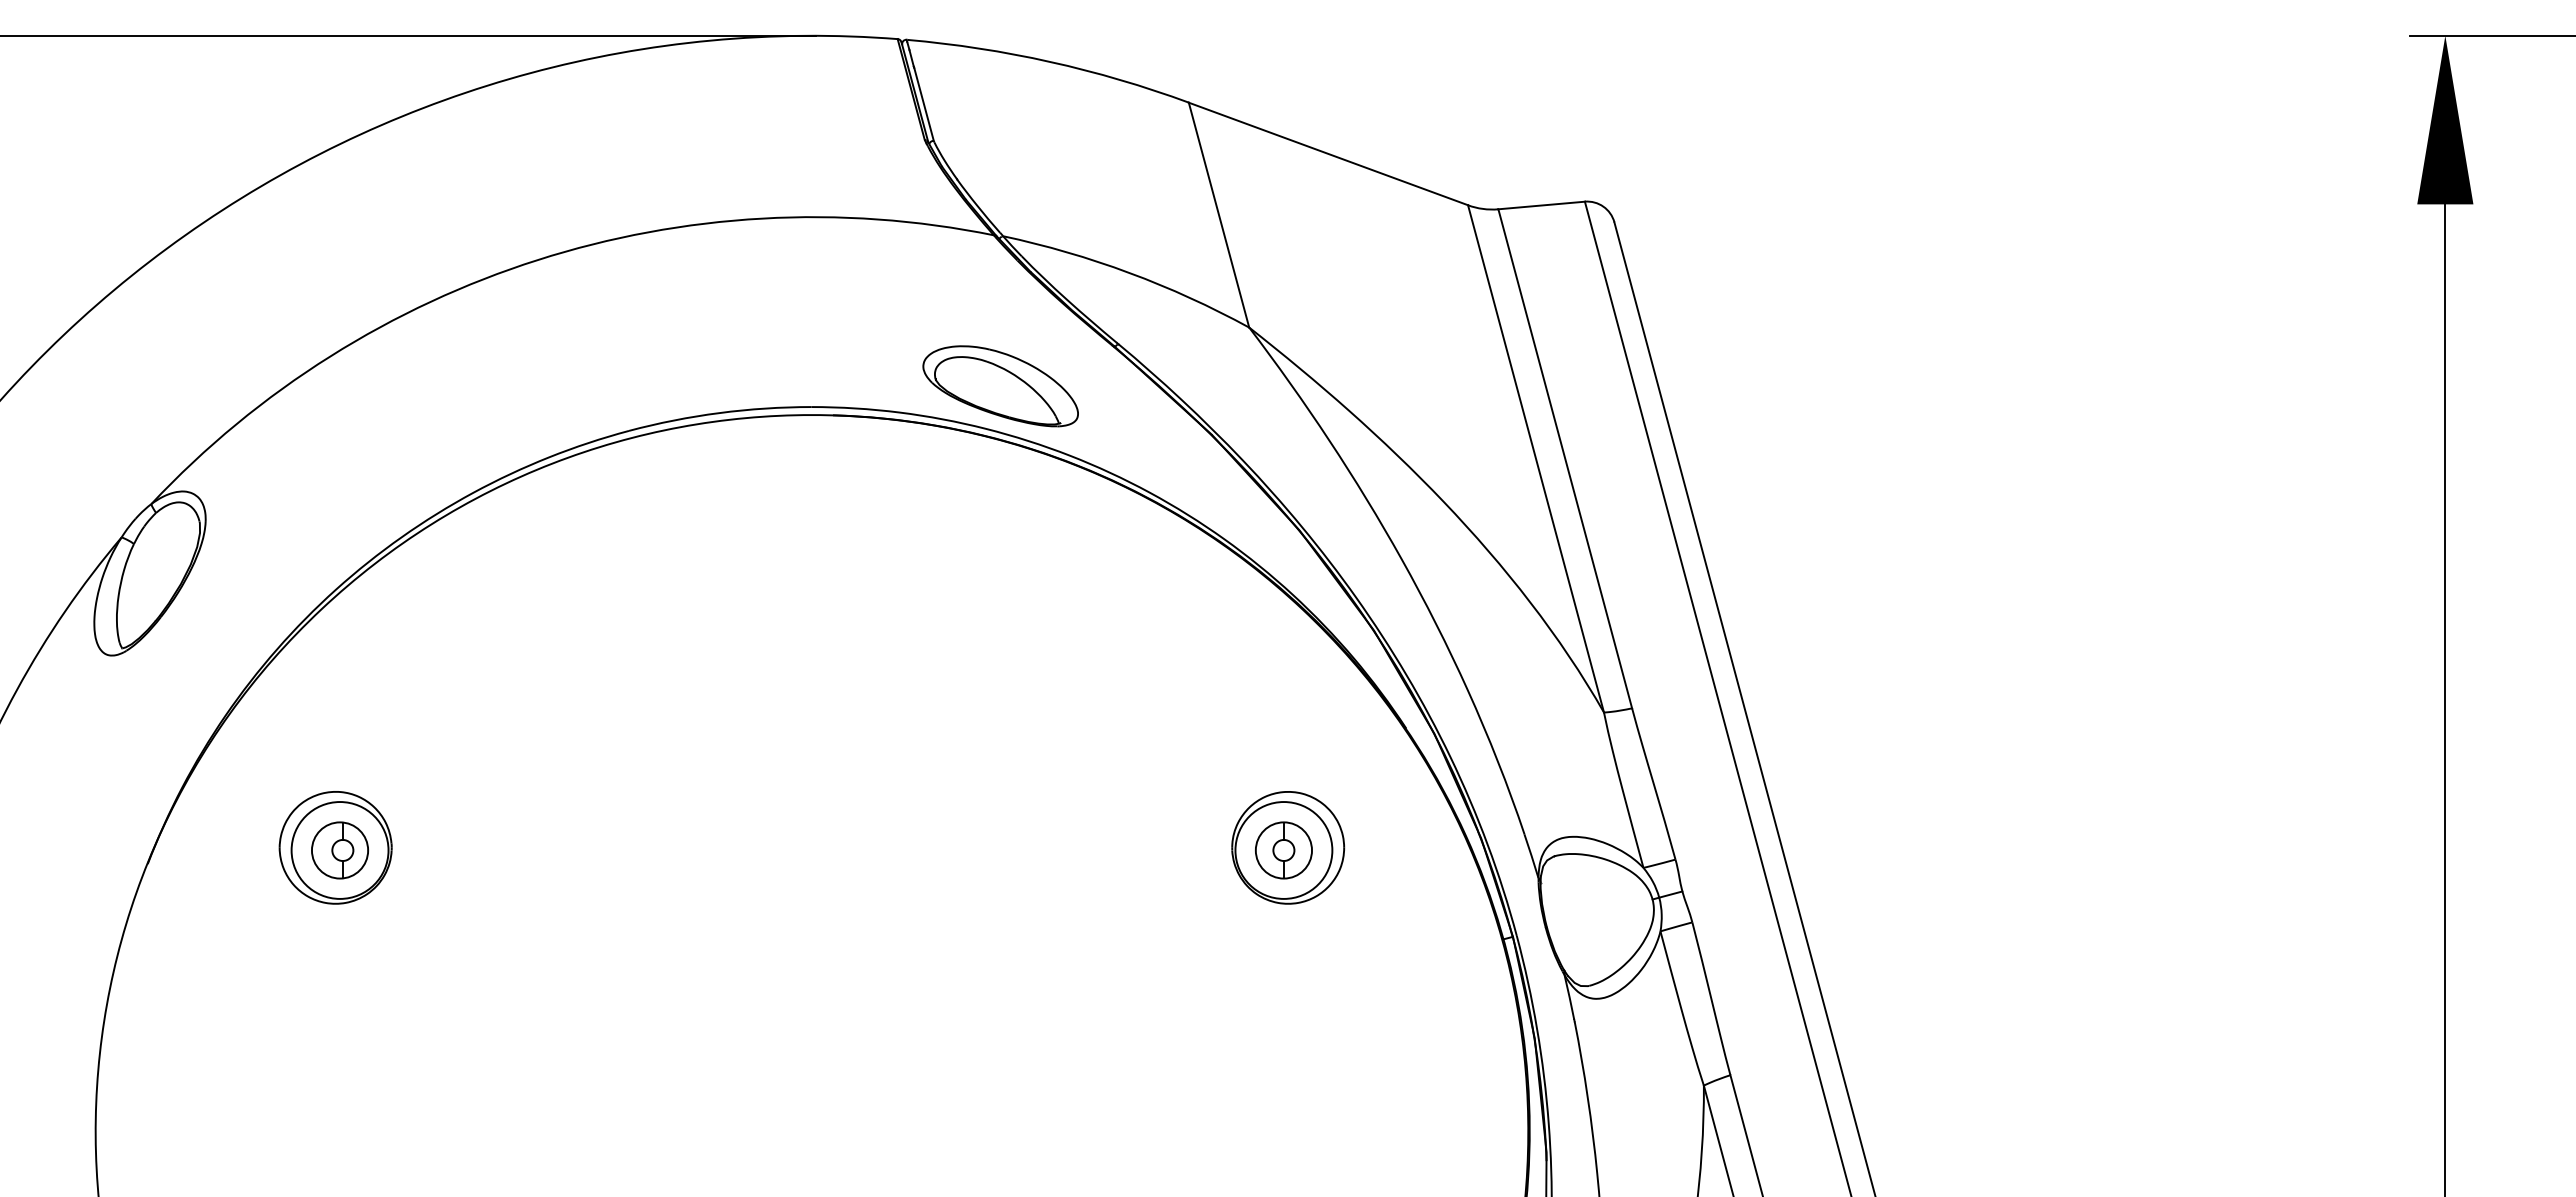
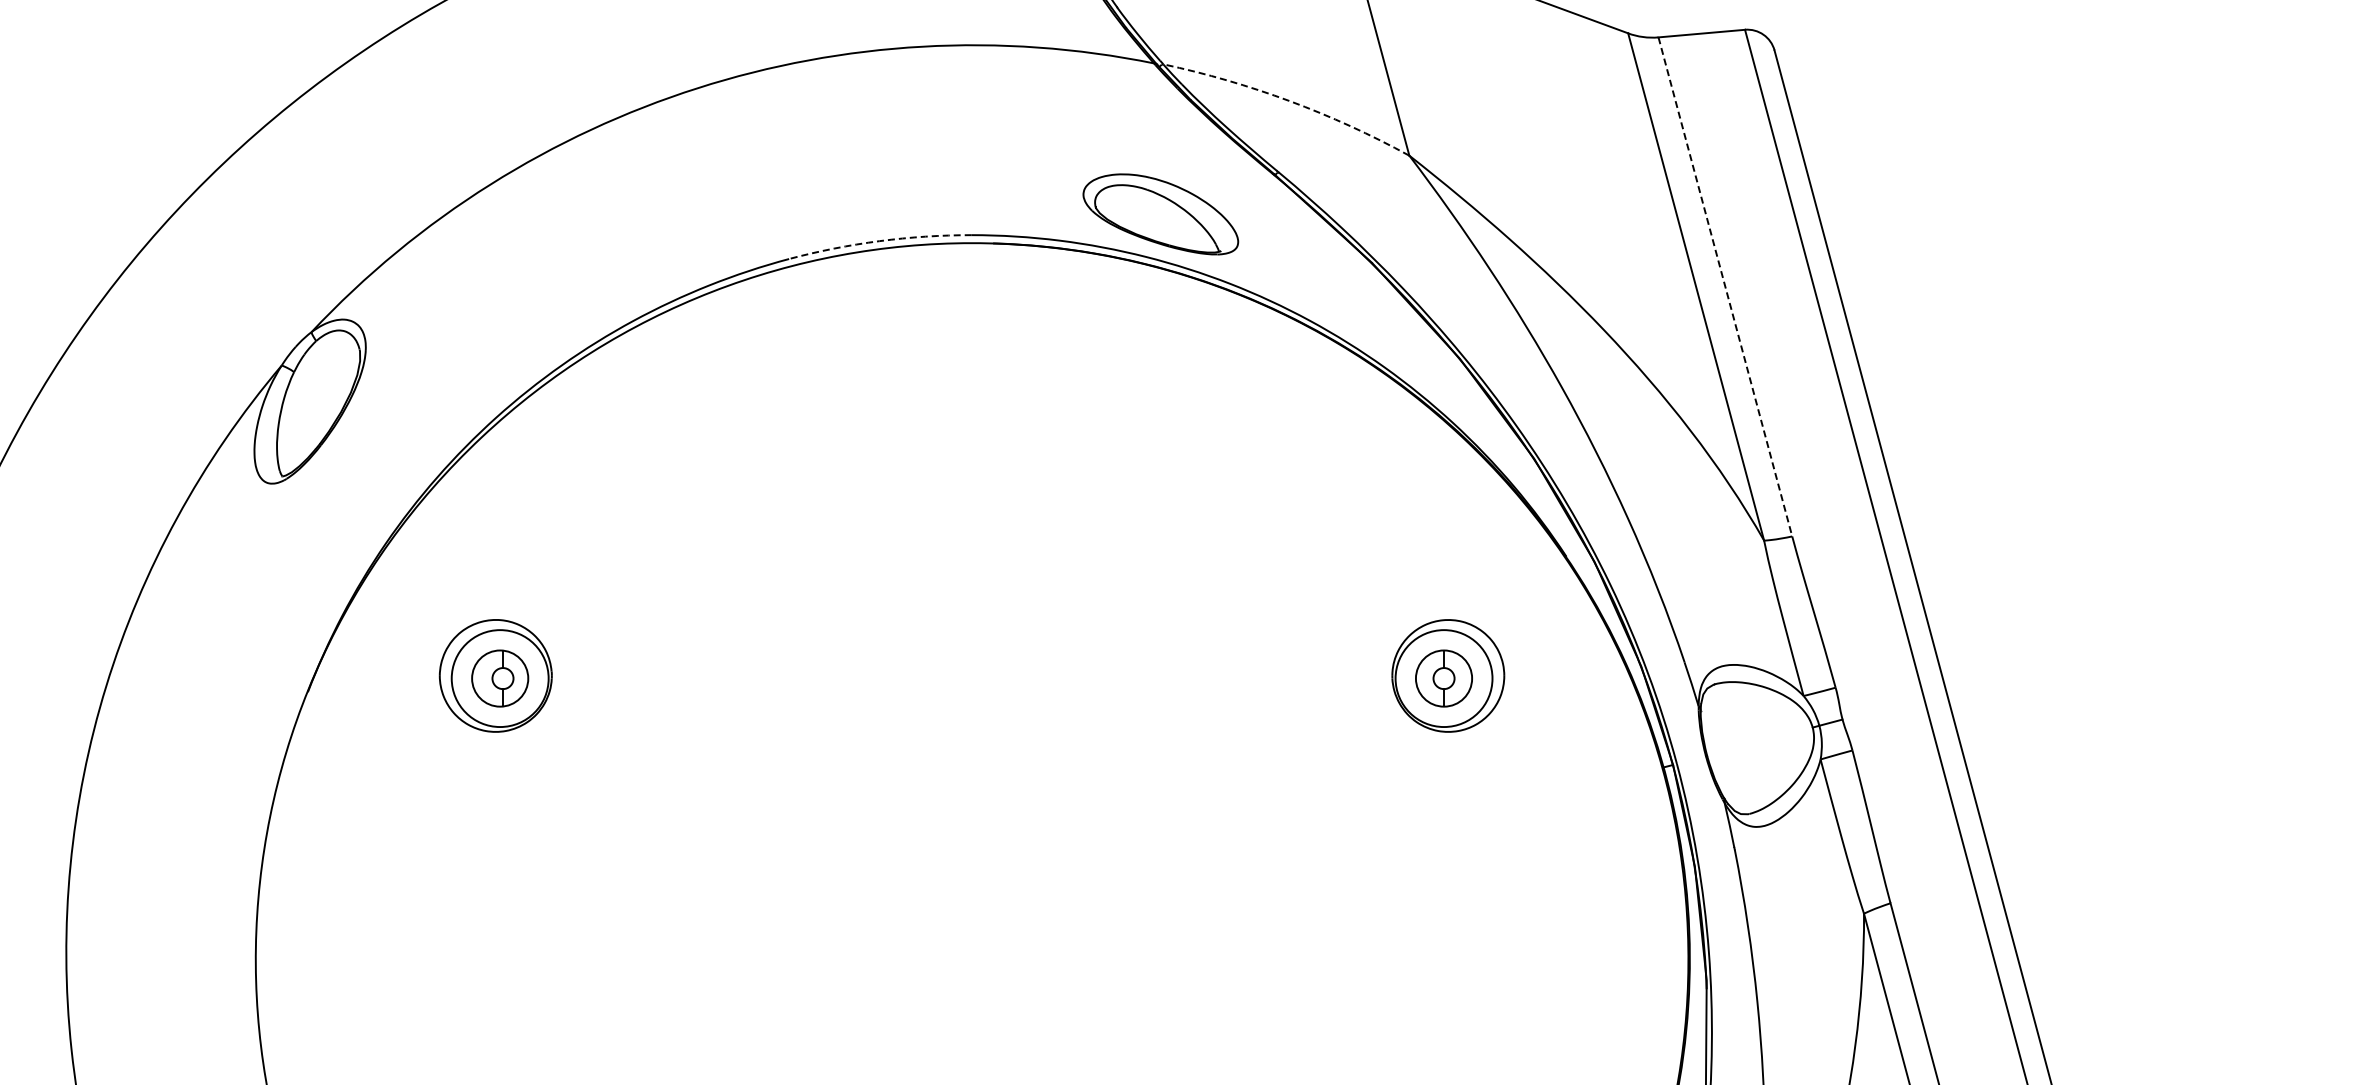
arc: (1129, 272) -> (1289, 100), solid -> dashed
arc: (719, 413) -> (879, 241), solid -> dashed
line: (1565, 459) -> (1725, 287), solid -> dashed

